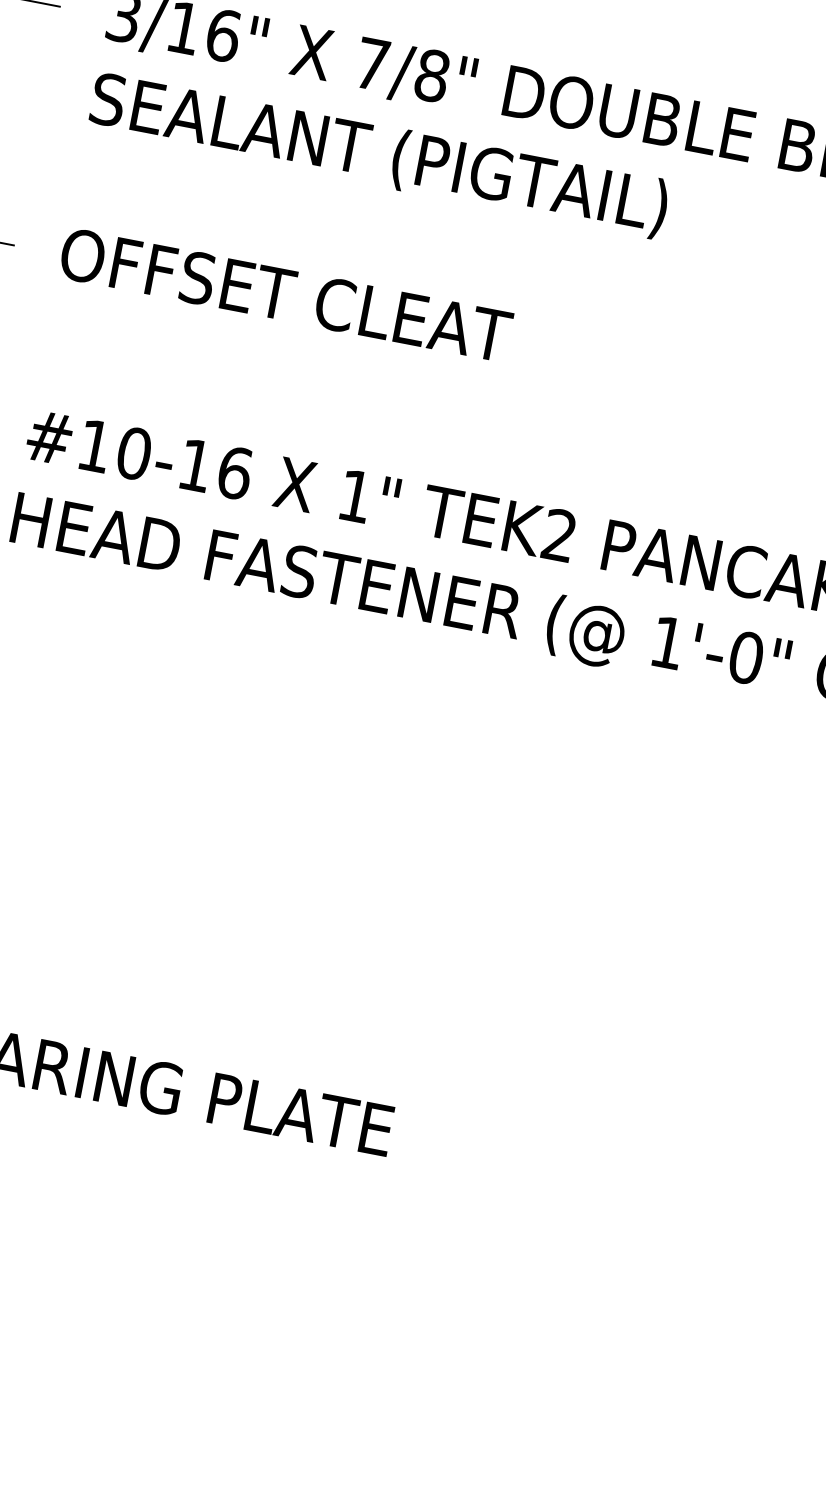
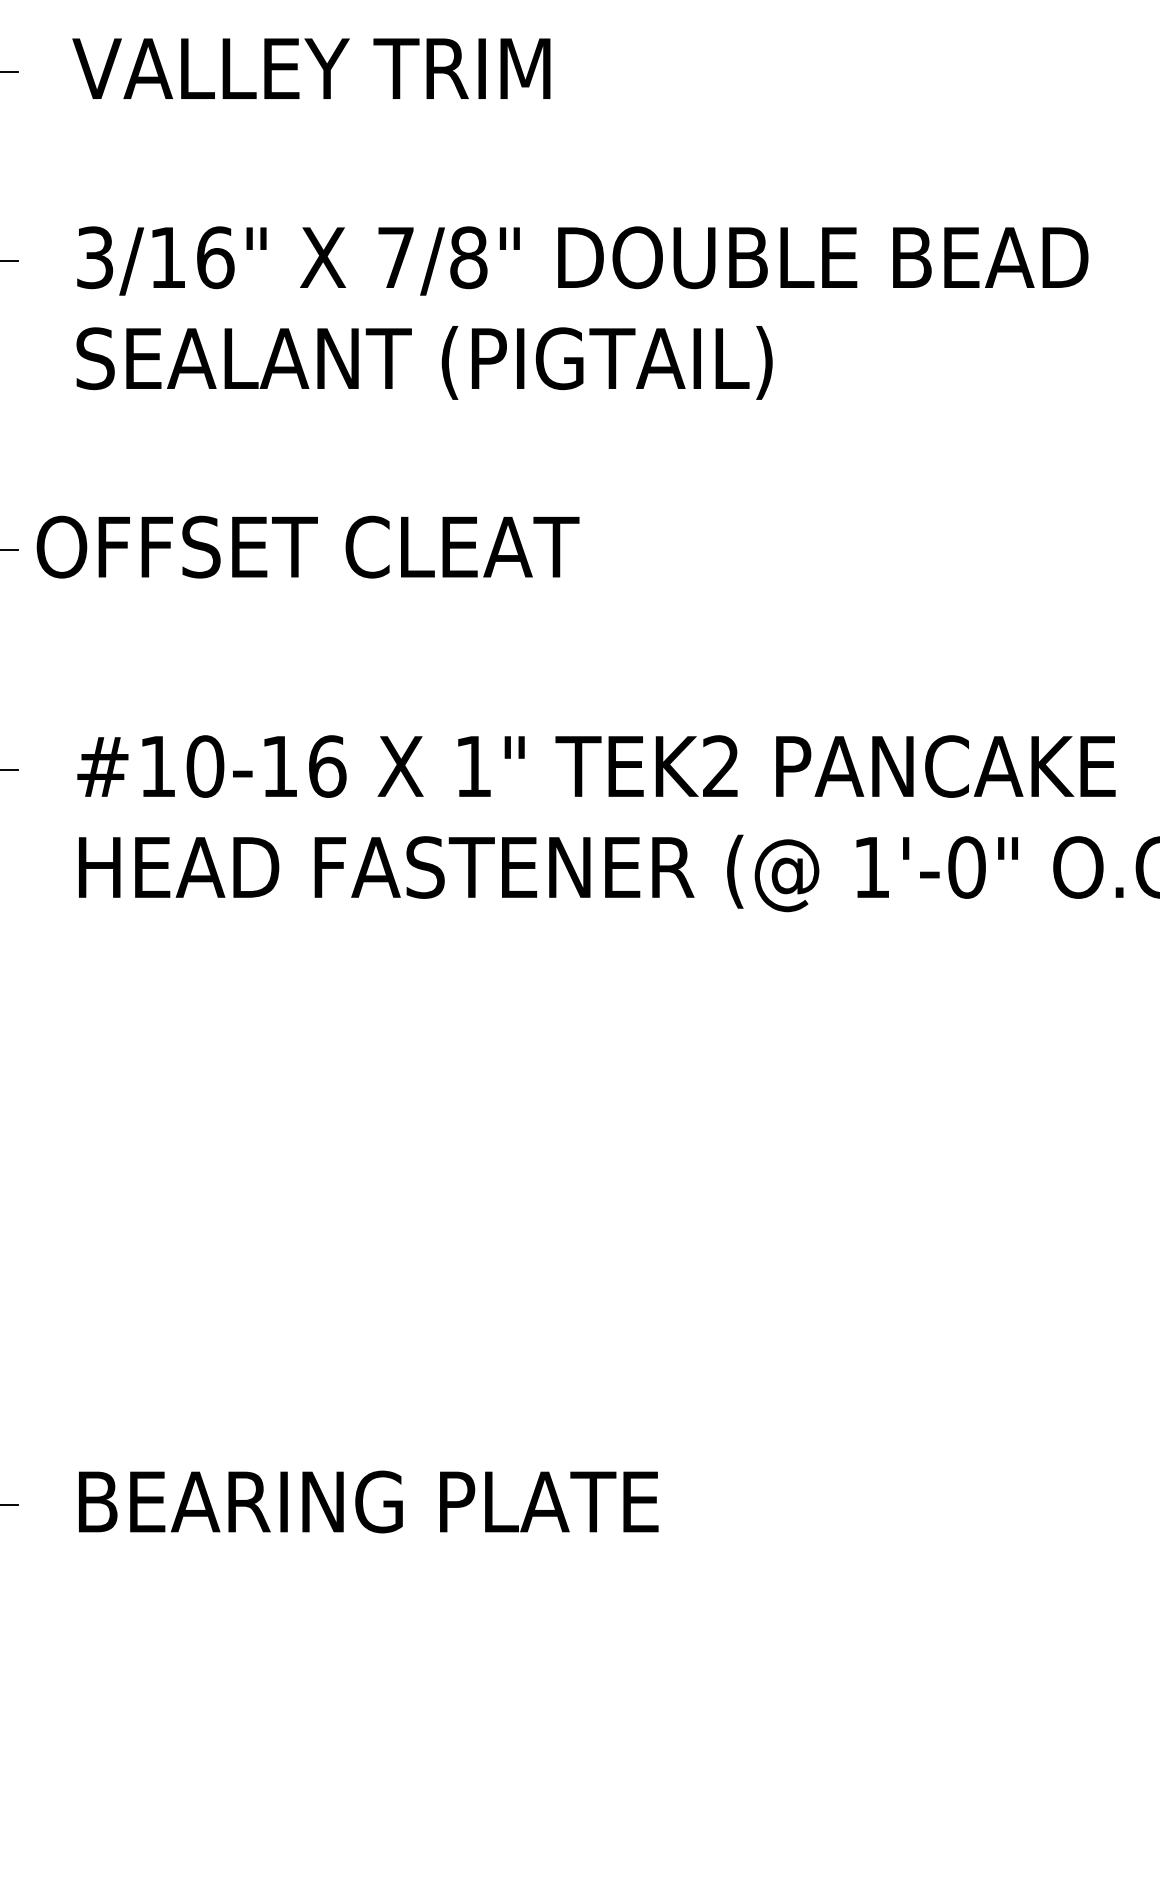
text: (285, 294) -> (307, 546), moved

